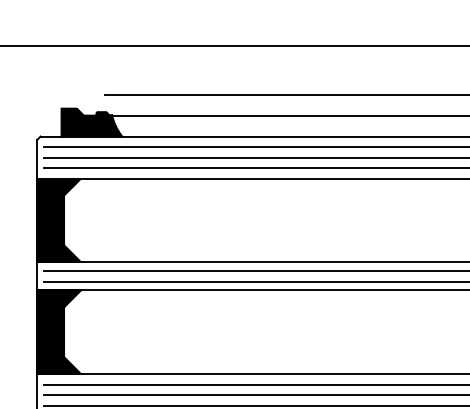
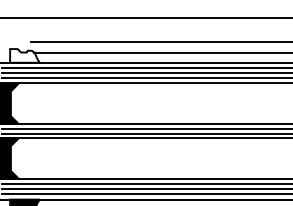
fill: (90, 121) -> (24, 55), removed

